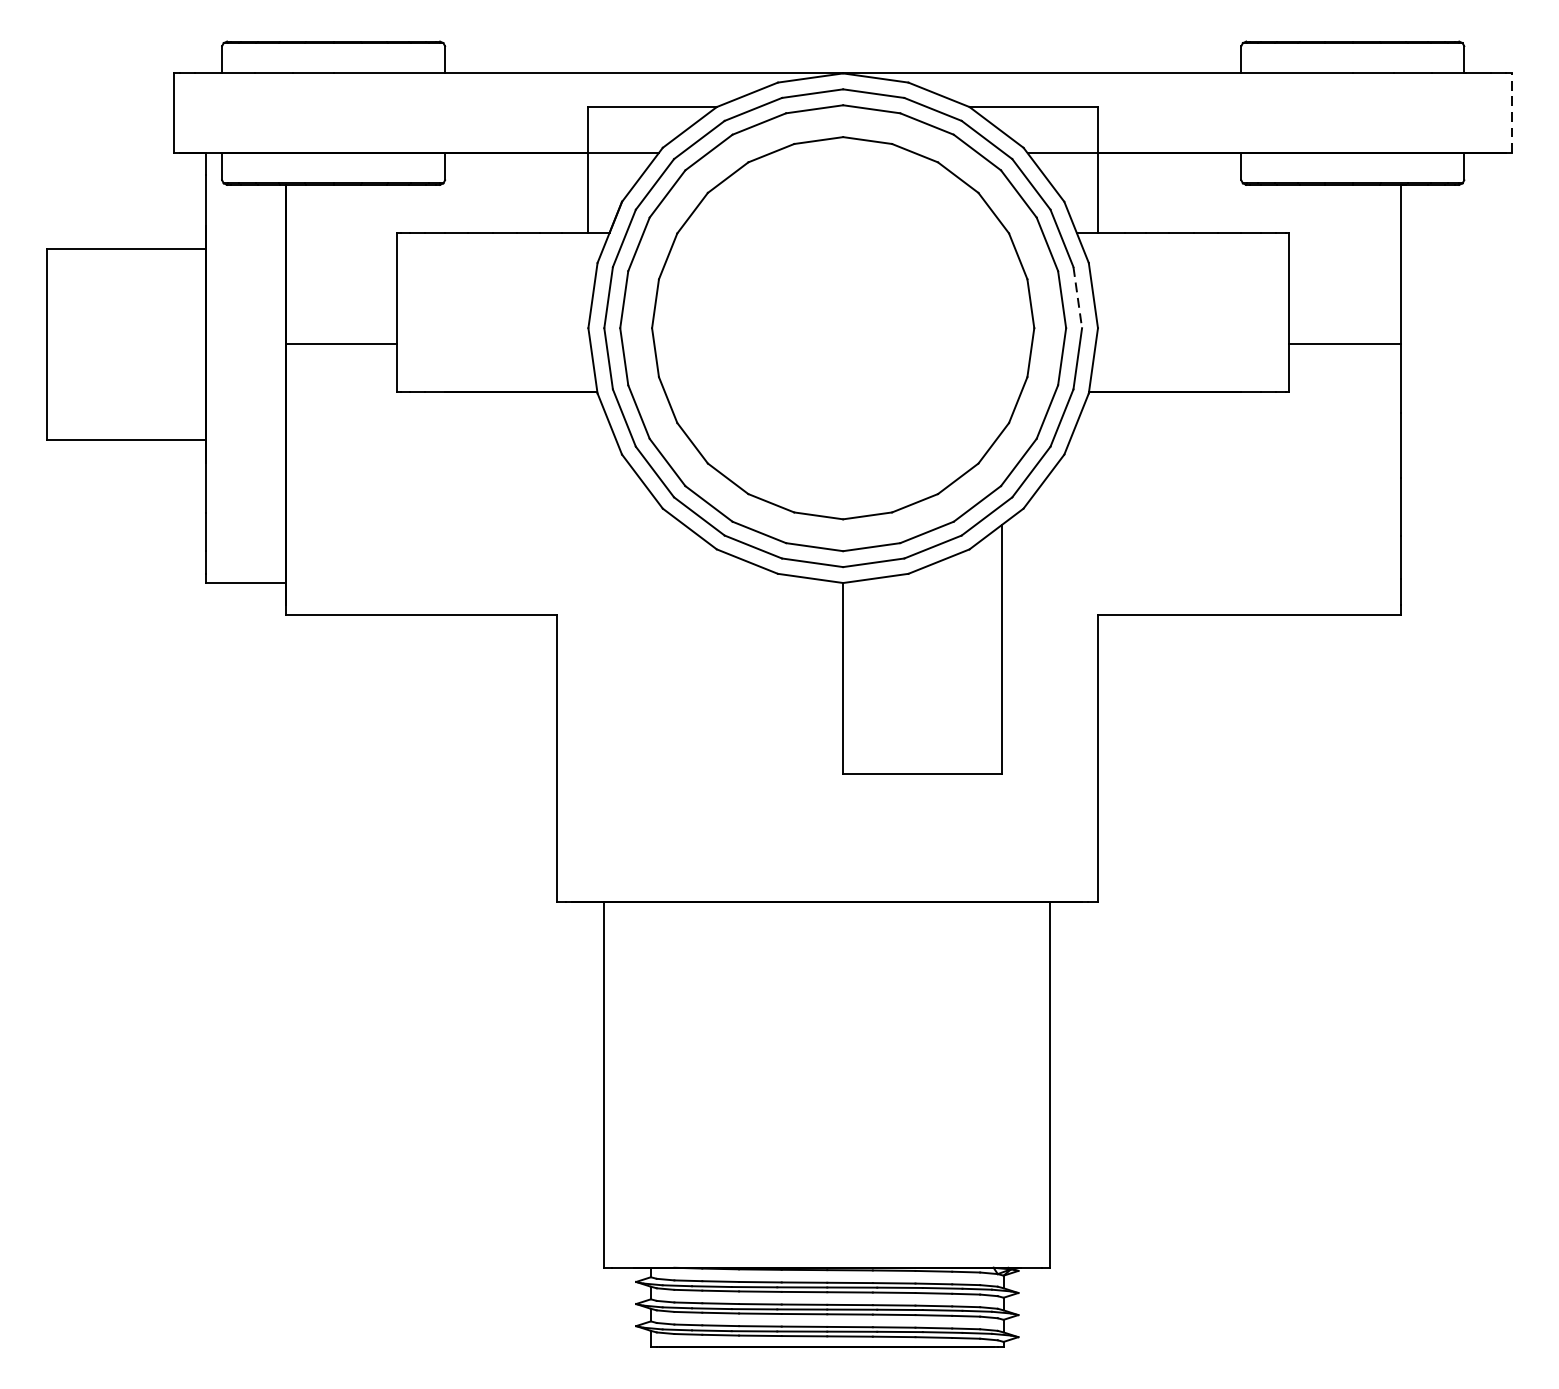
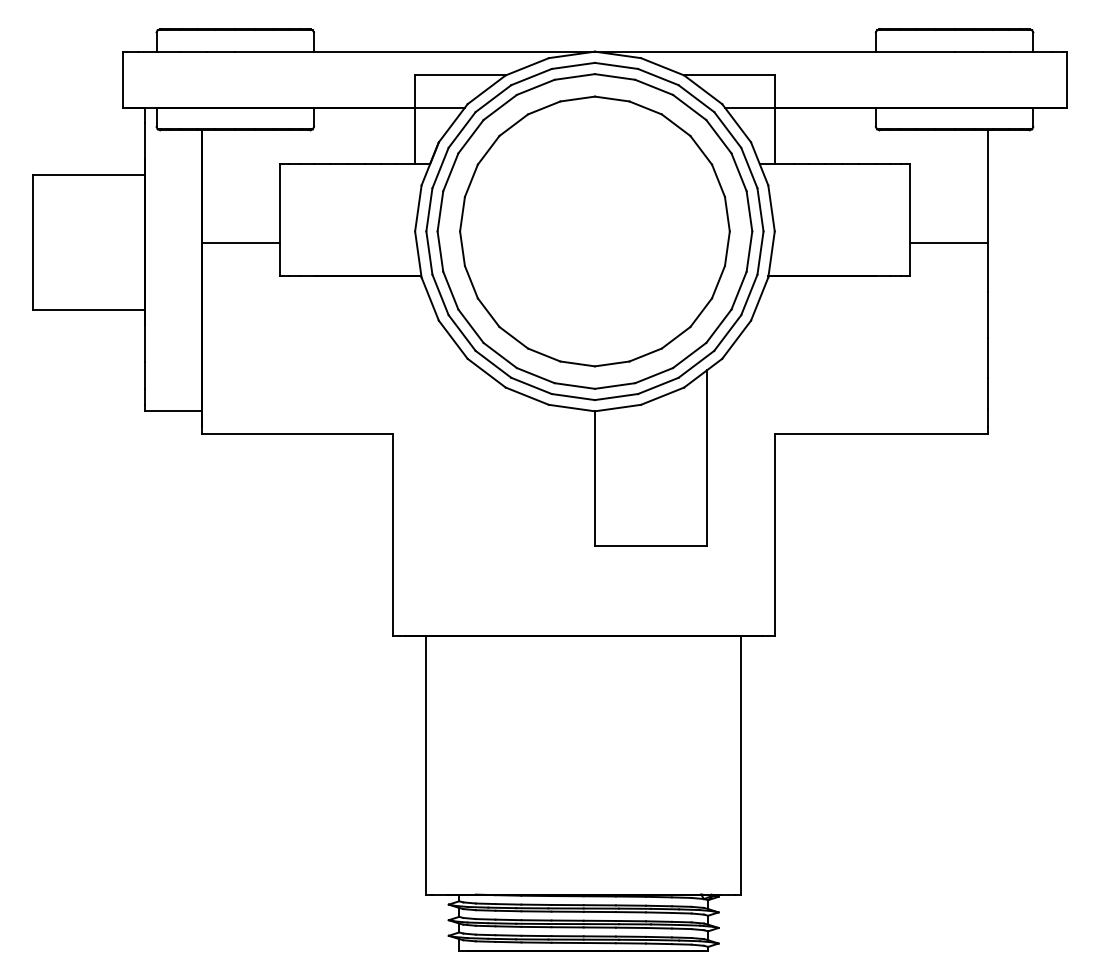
line: (1512, 112) -> (1067, 79), dashed -> solid
line: (1077, 297) -> (760, 209), dashed -> solid

